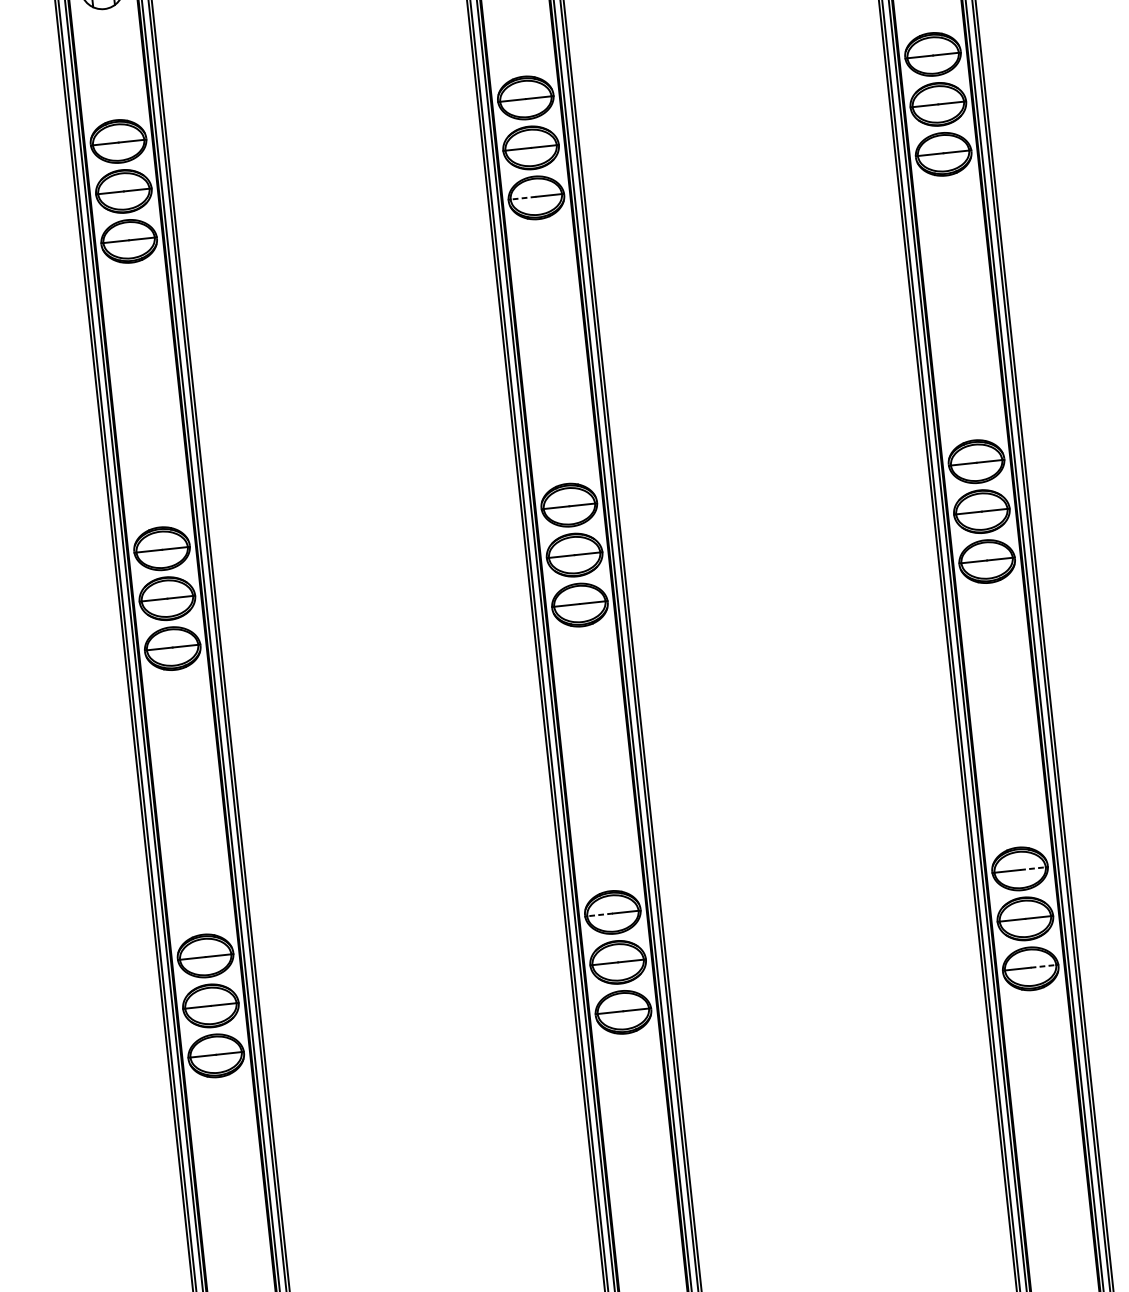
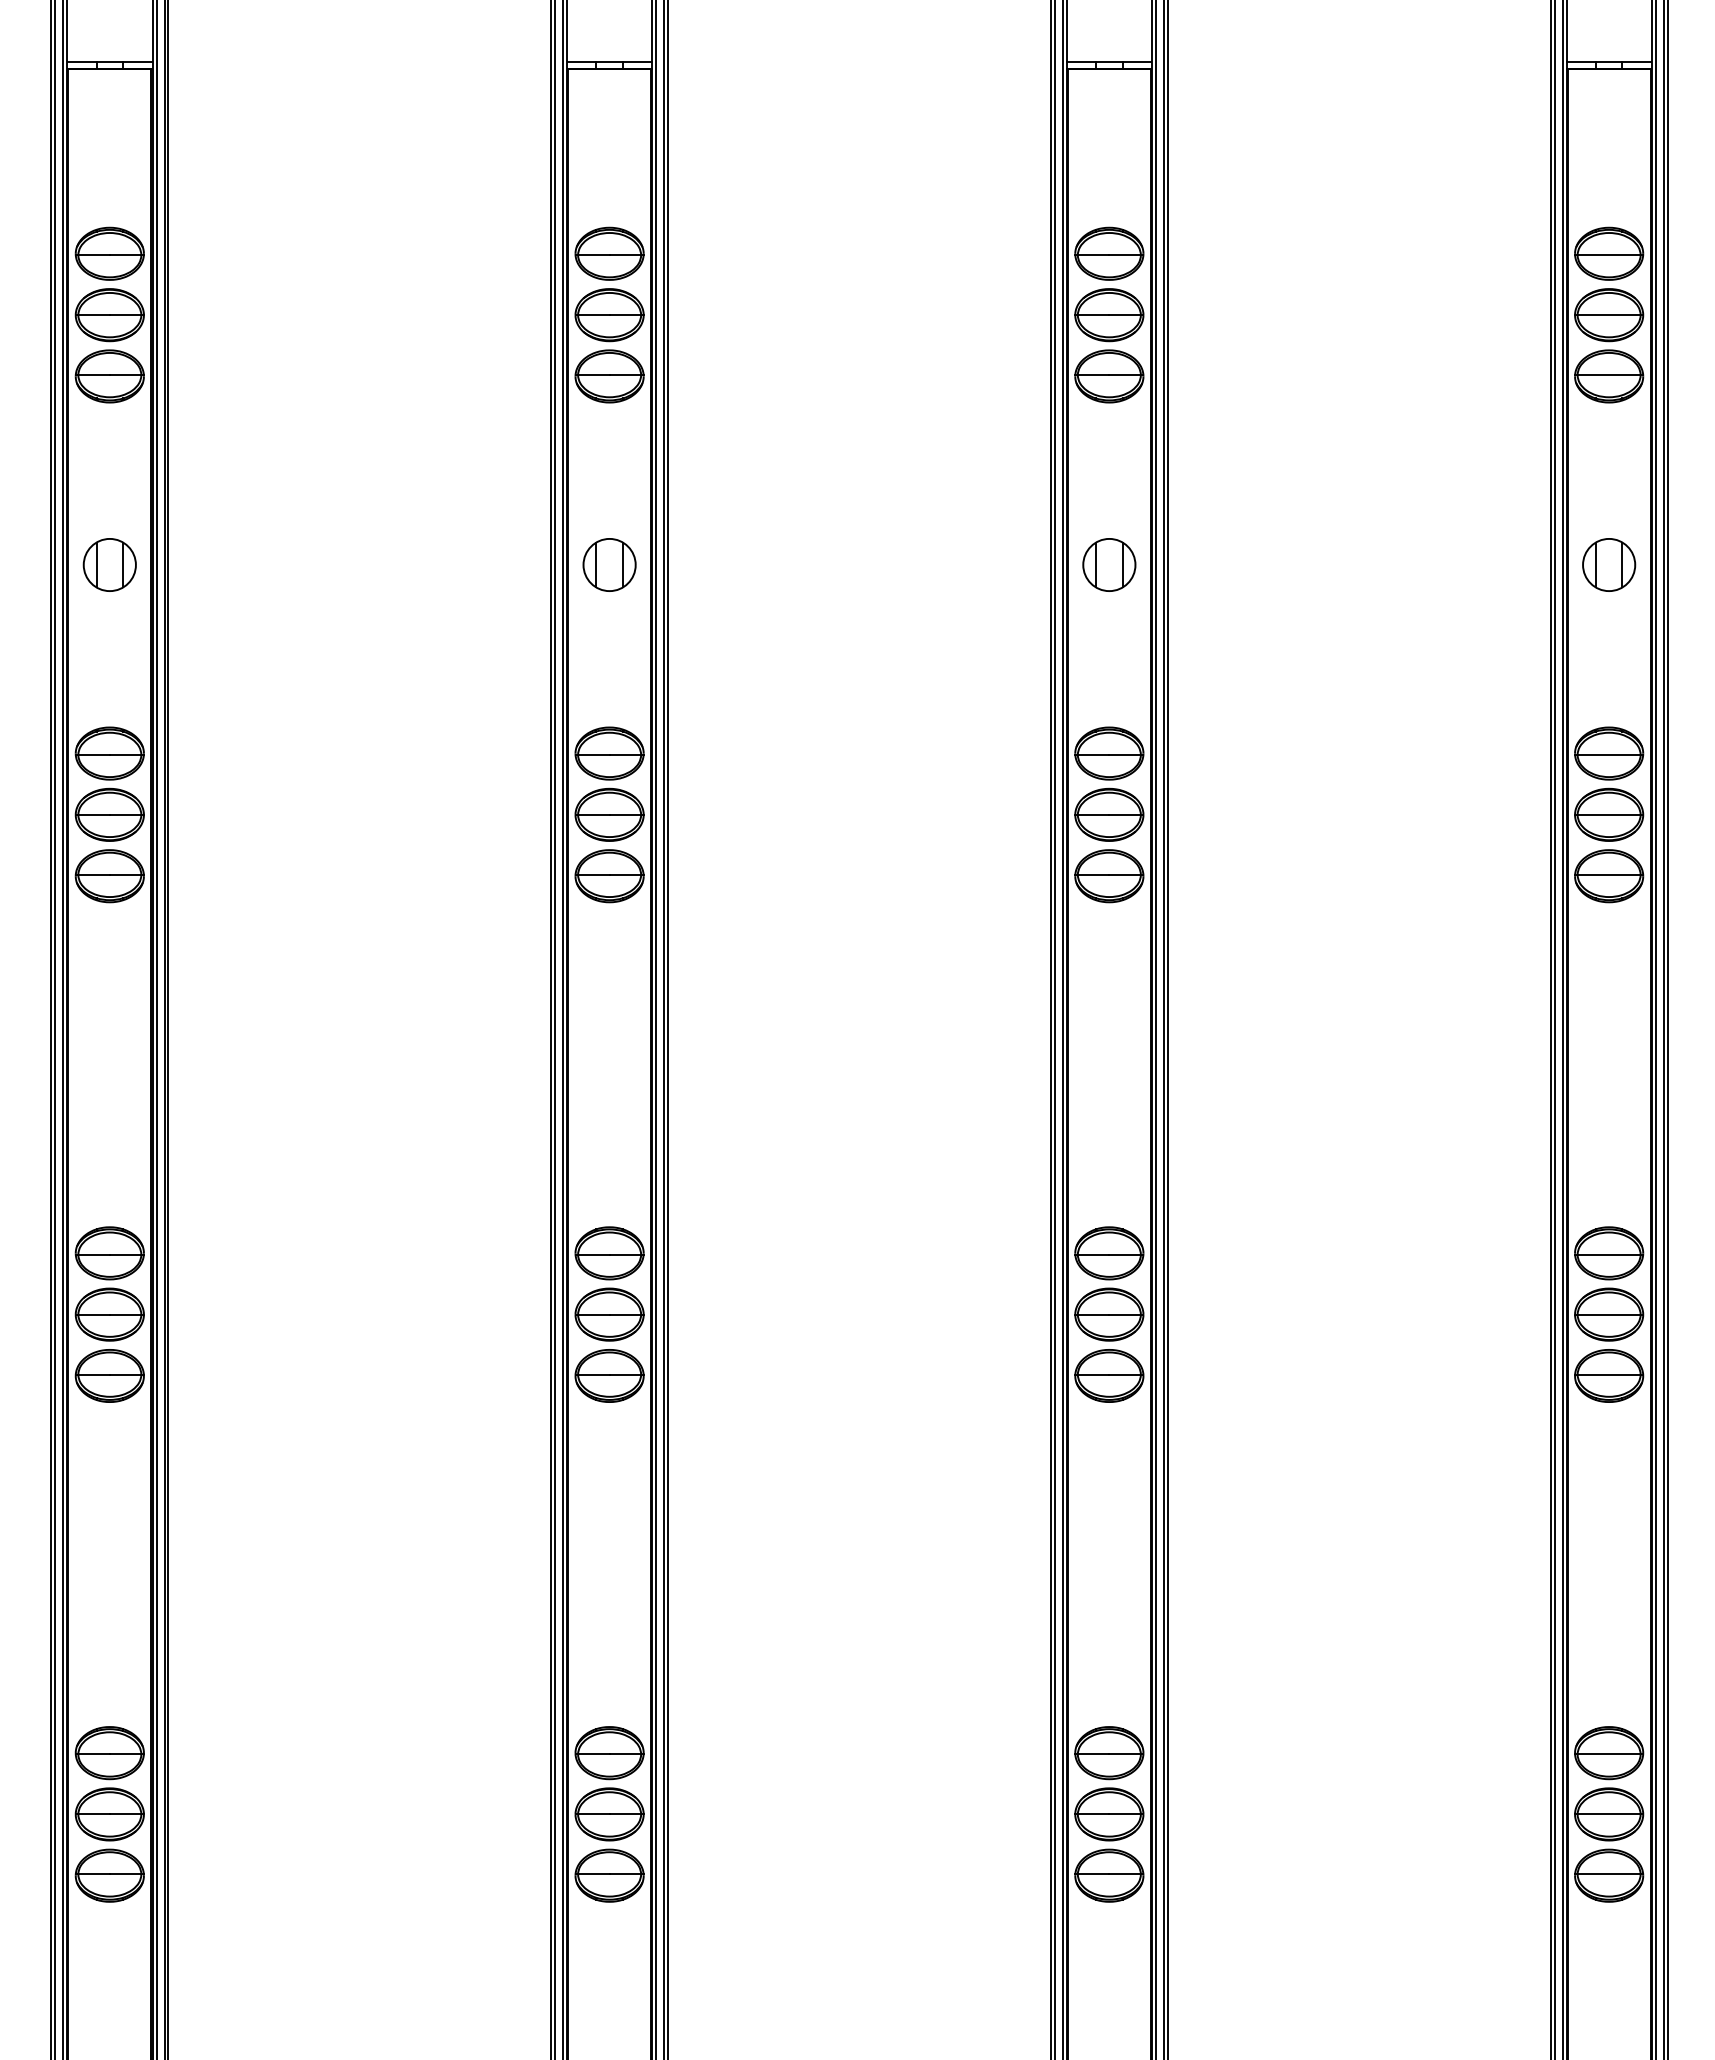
line: (523, 197) -> (593, 874), dashed -> solid
line: (1033, 868) -> (1125, 1754), dashed -> solid
line: (599, 914) -> (593, 1754), dashed -> solid
line: (1043, 966) -> (1125, 1874), dashed -> solid

